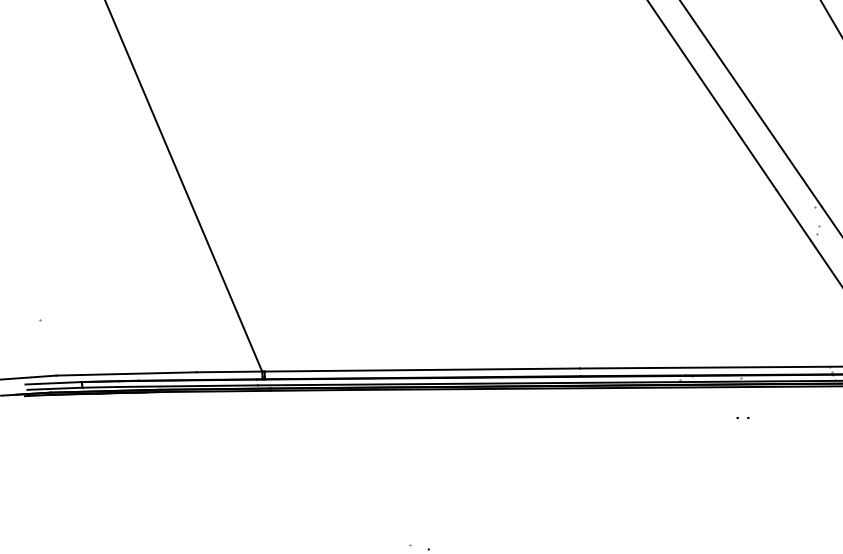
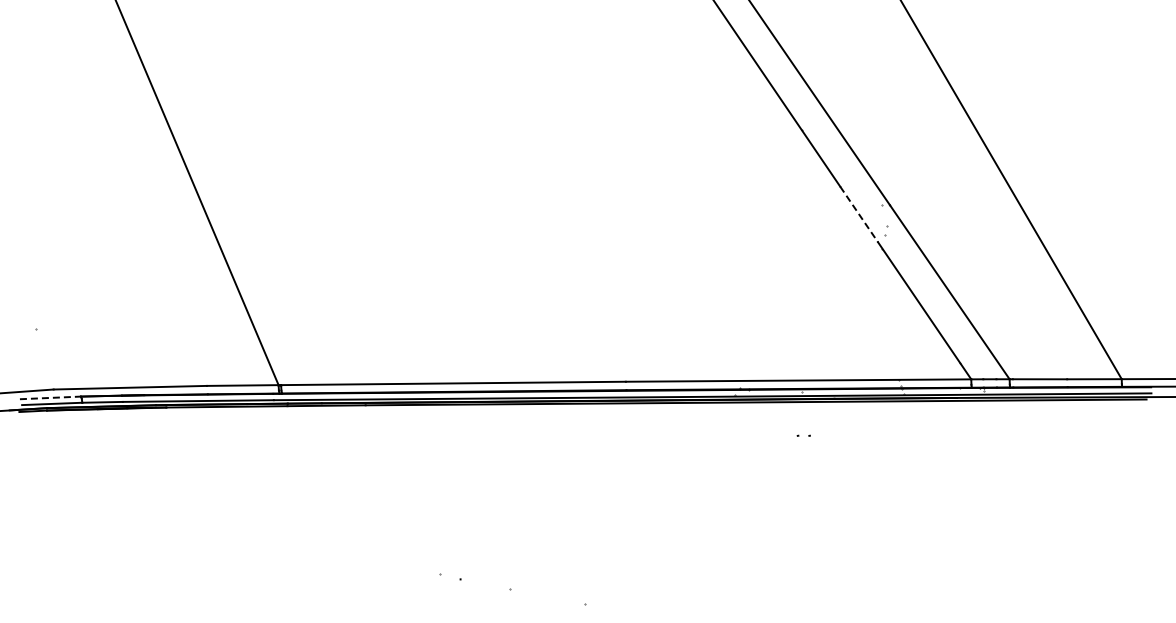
line: (793, 215) -> (859, 214), solid -> dashed
line: (53, 382) -> (50, 397), solid -> dashed

